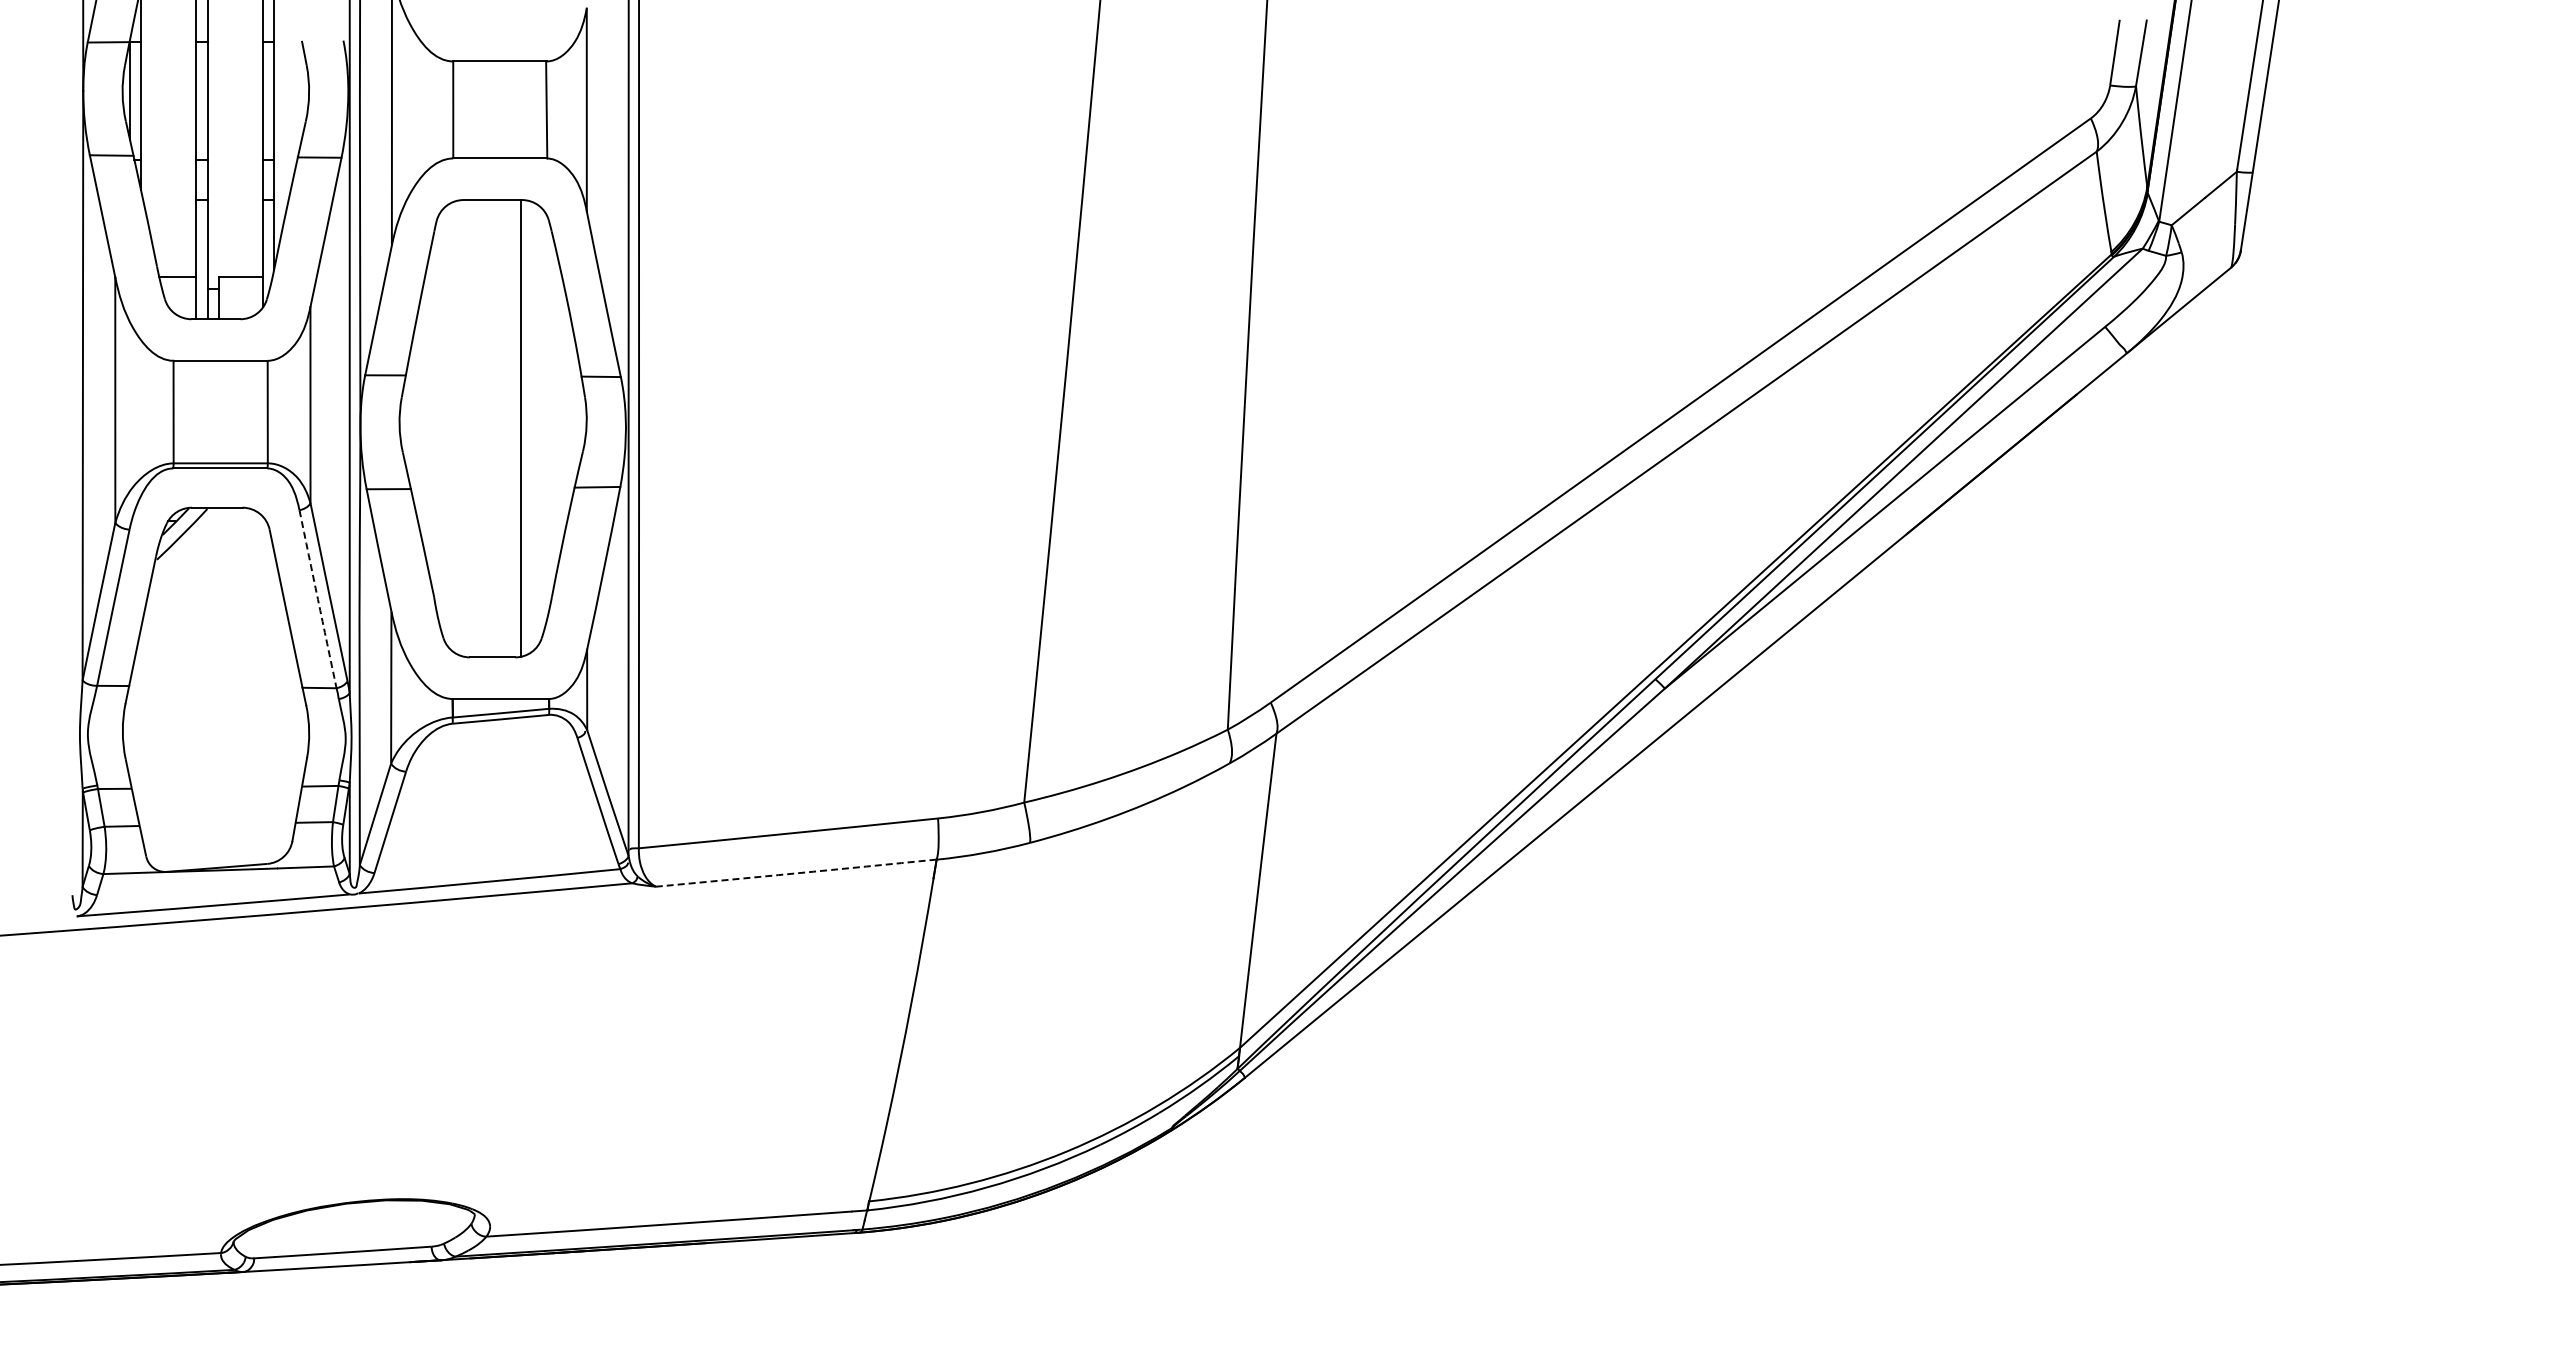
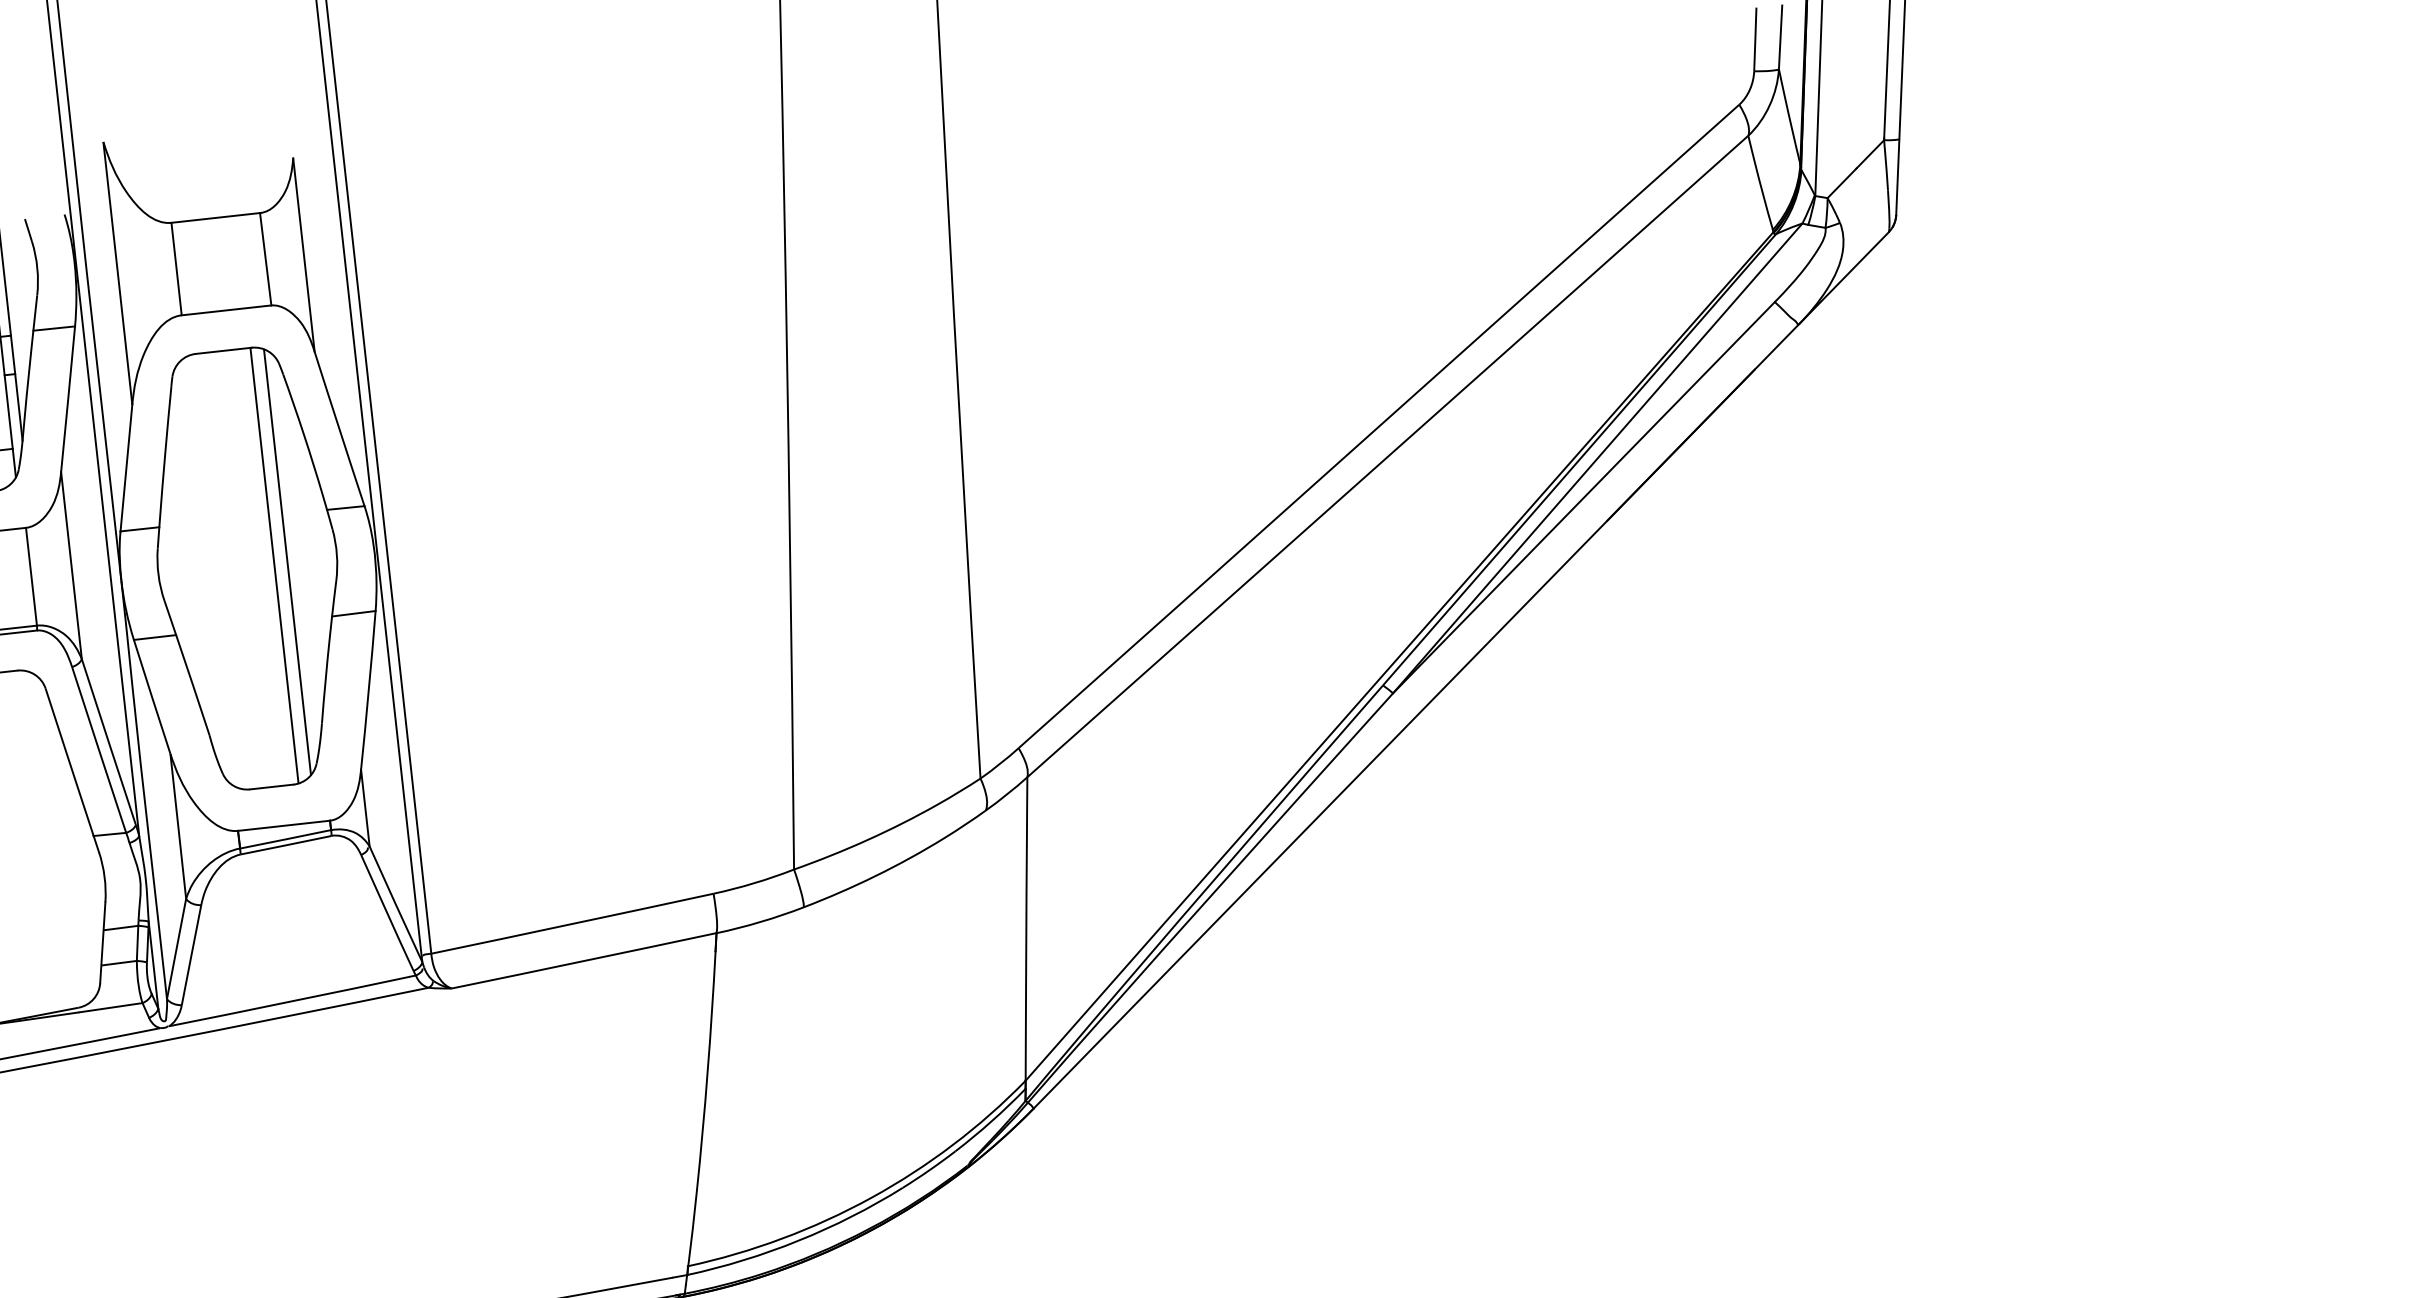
line: (534, 426) -> (287, 562), added
arc: (317, 599) -> (98, 750), dashed -> solid
arc: (796, 873) -> (584, 961), dashed -> solid

